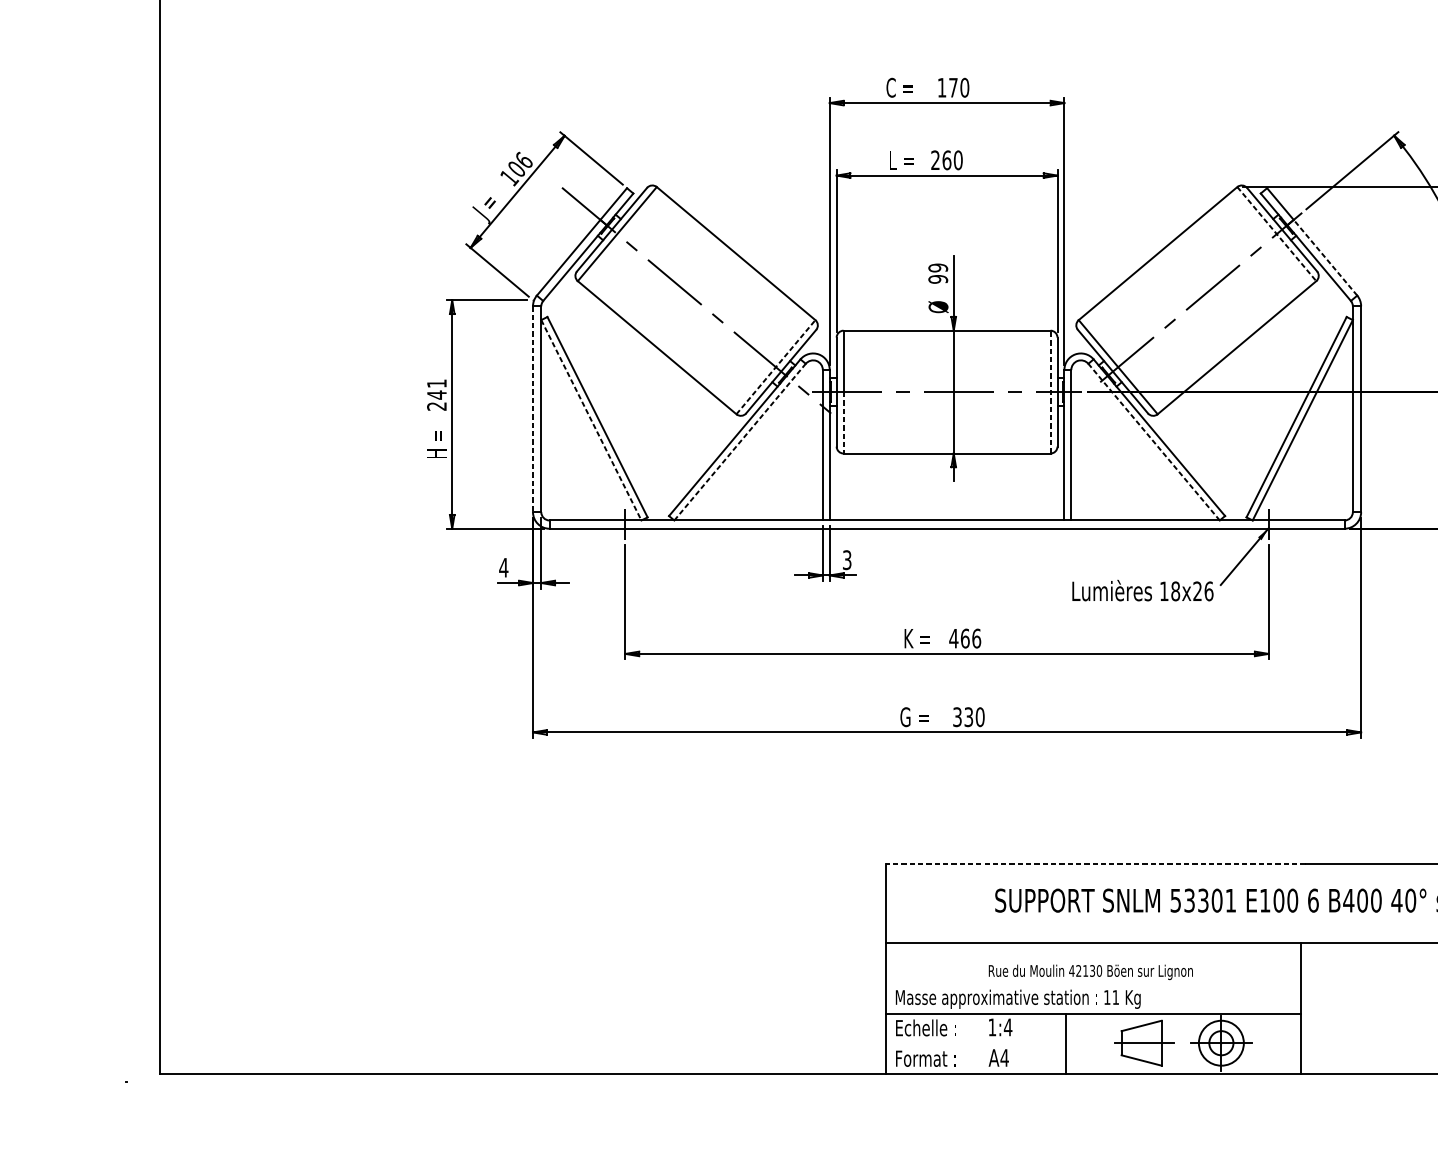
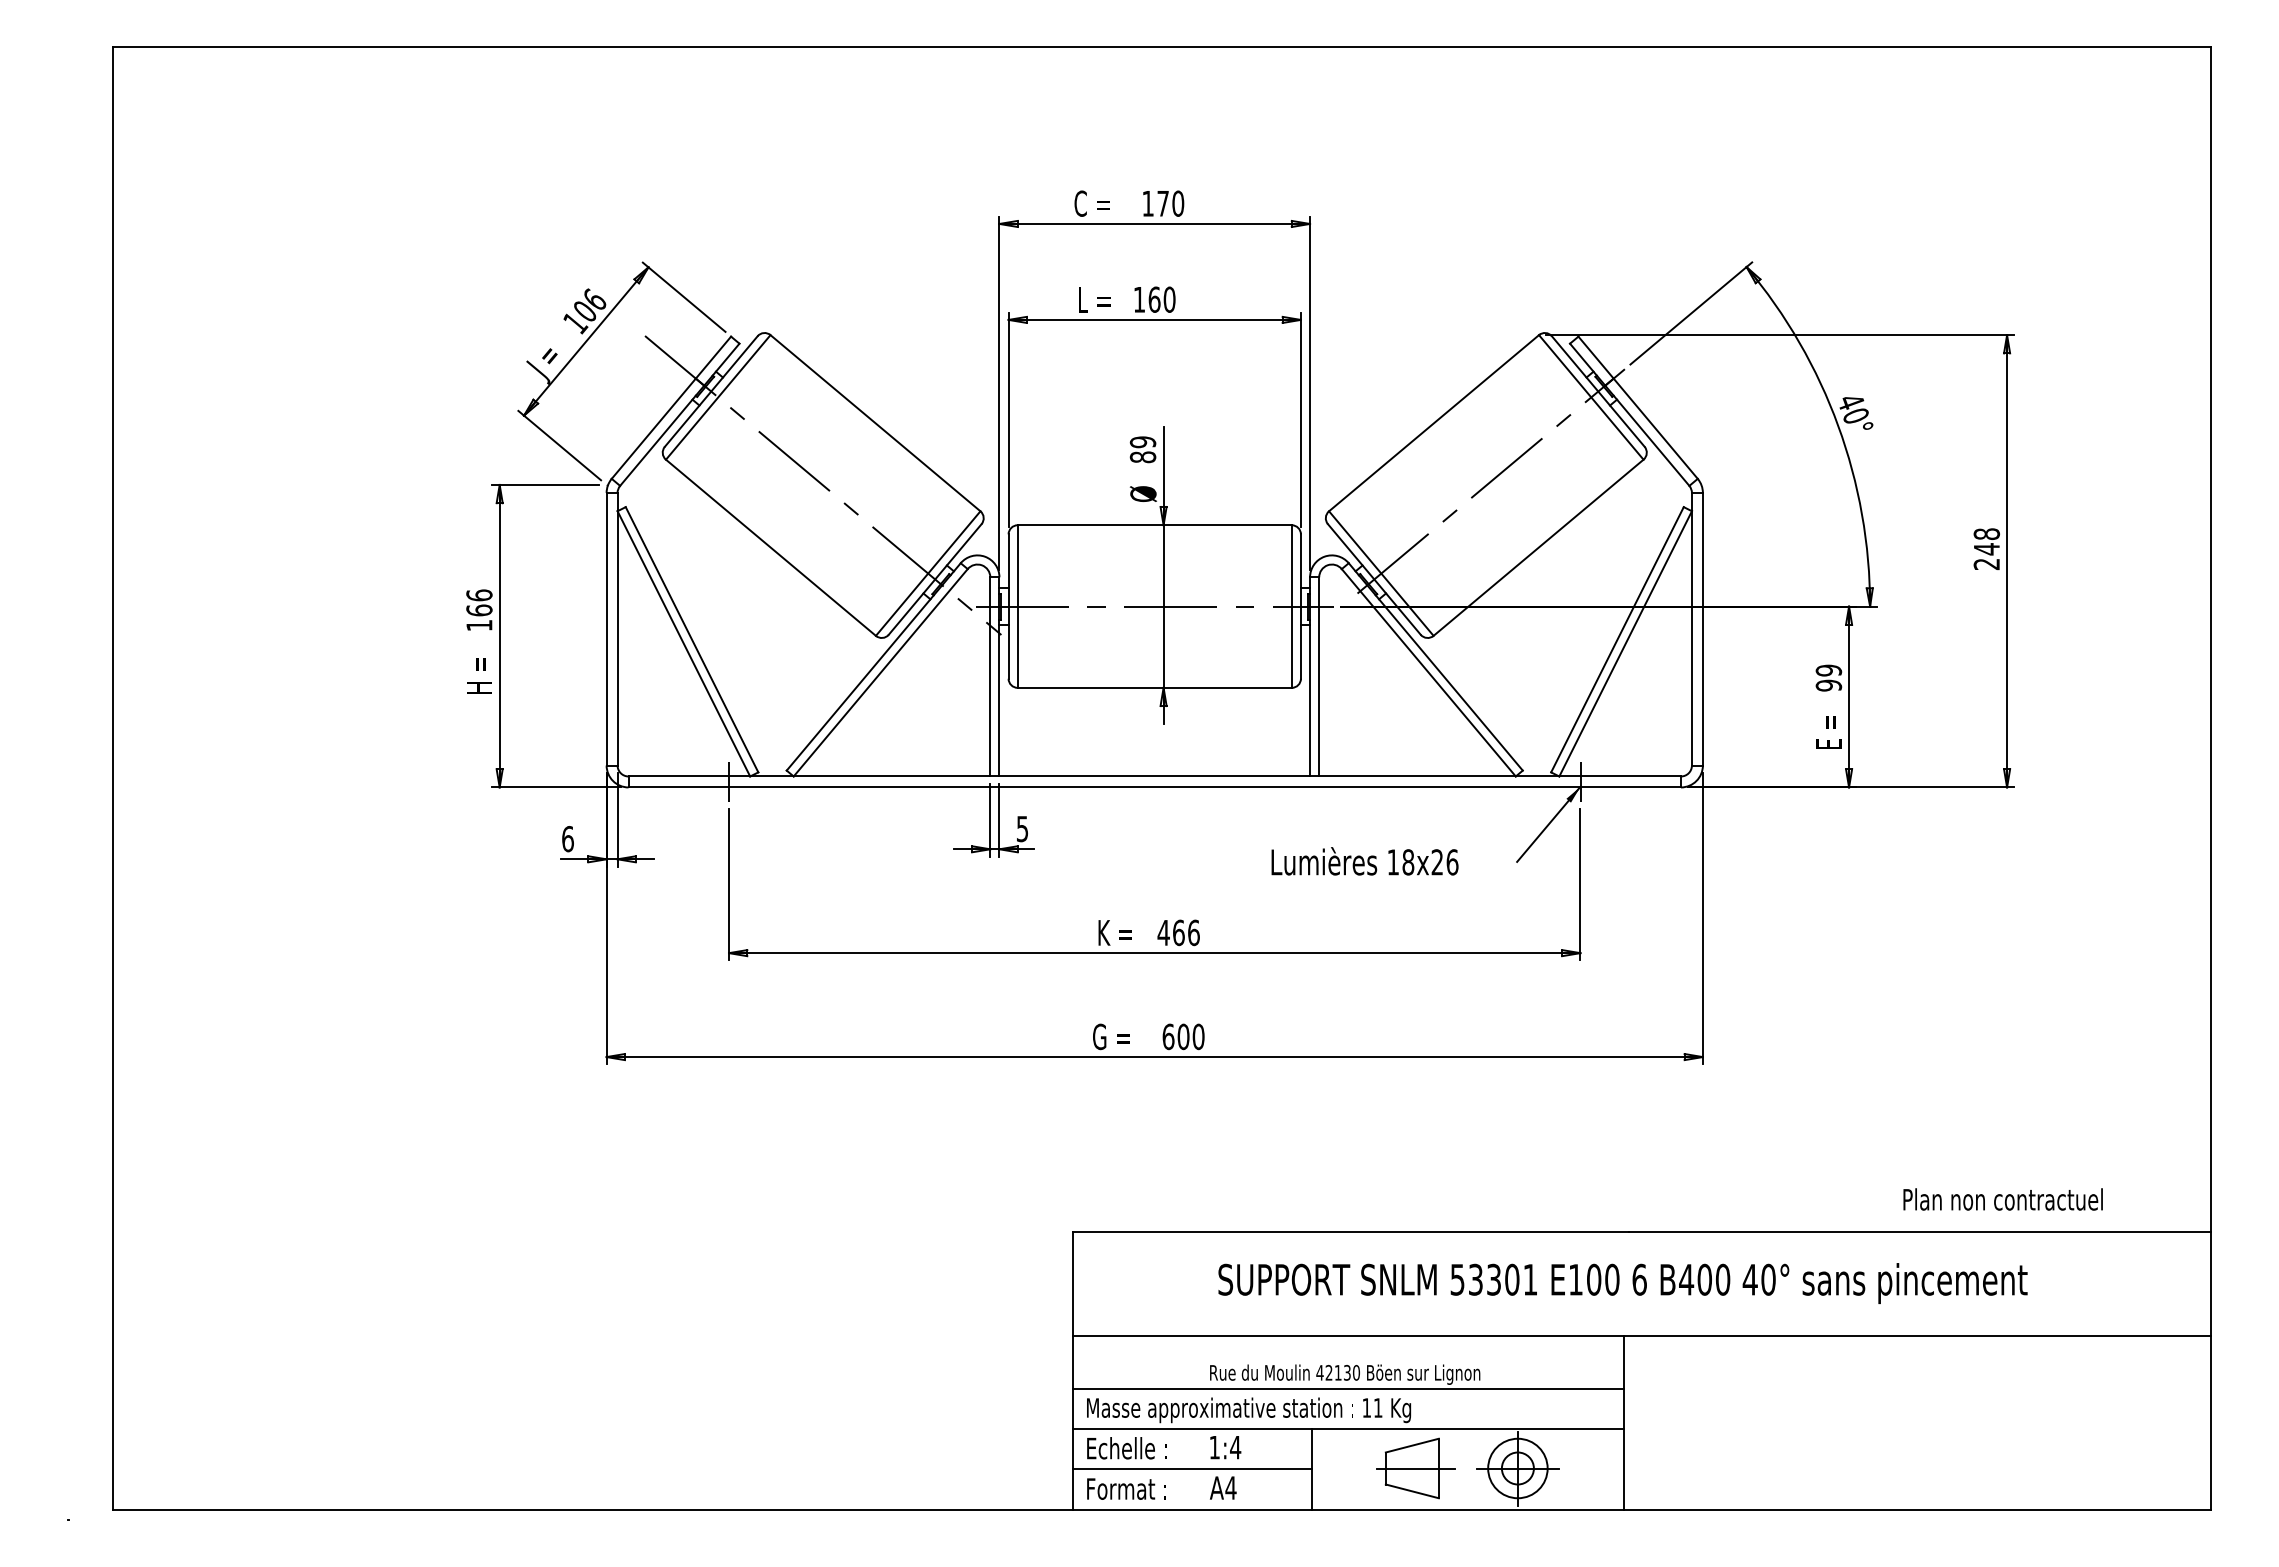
text: (934, 160) -> (1138, 299), 260 -> 160
line: (1276, 234) -> (1591, 397), dashed -> solid
line: (1325, 257) -> (1655, 428), dashed -> solid
text: (938, 279) -> (1143, 457), 99 -> 89
line: (776, 367) -> (928, 573), dashed -> solid
line: (1050, 392) -> (1291, 606), dashed -> solid
text: (436, 395) -> (479, 610), 241 -> 166
line: (532, 409) -> (606, 629), dashed -> solid
line: (591, 420) -> (684, 644), dashed -> solid
line: (843, 423) -> (1017, 647), dashed -> solid
line: (740, 441) -> (881, 672), dashed -> solid
line: (1153, 441) -> (1428, 672), dashed -> solid
text: (847, 559) -> (1022, 828), 3 -> 5
text: (503, 567) -> (567, 838), 4 -> 6
text: (1142, 590) -> (1364, 861), moved
text: (962, 716) -> (1175, 1036), 330 -> 600
line: (1095, 864) -> (1351, 1231), dashed -> solid
line: (1093, 982) -> (1348, 1388), added
line: (975, 1043) -> (1192, 1469), added

